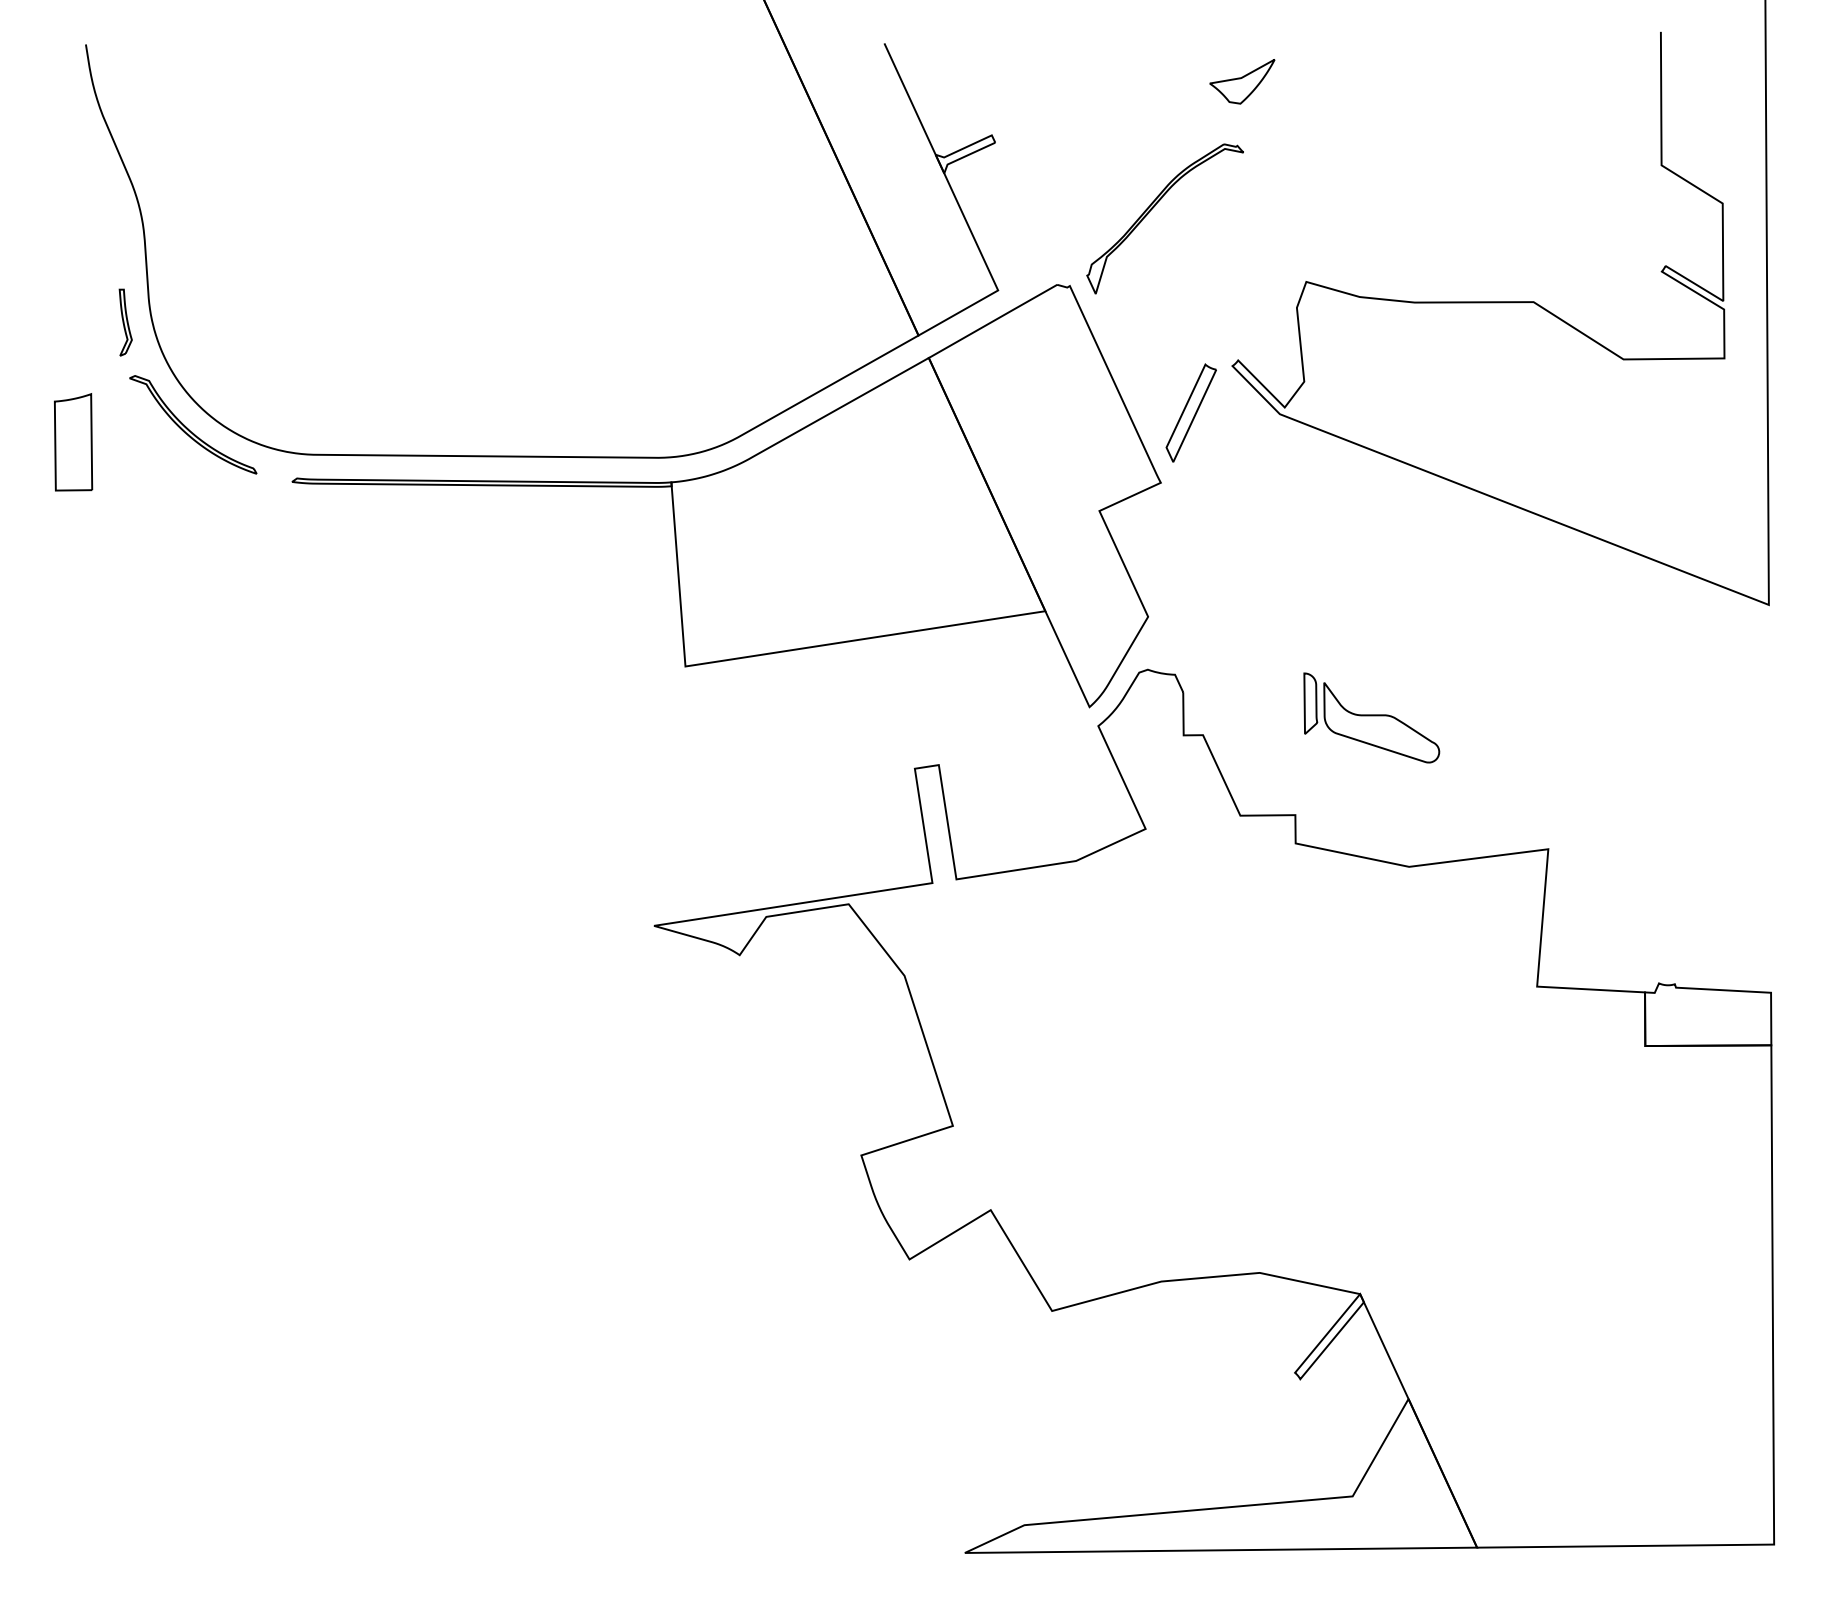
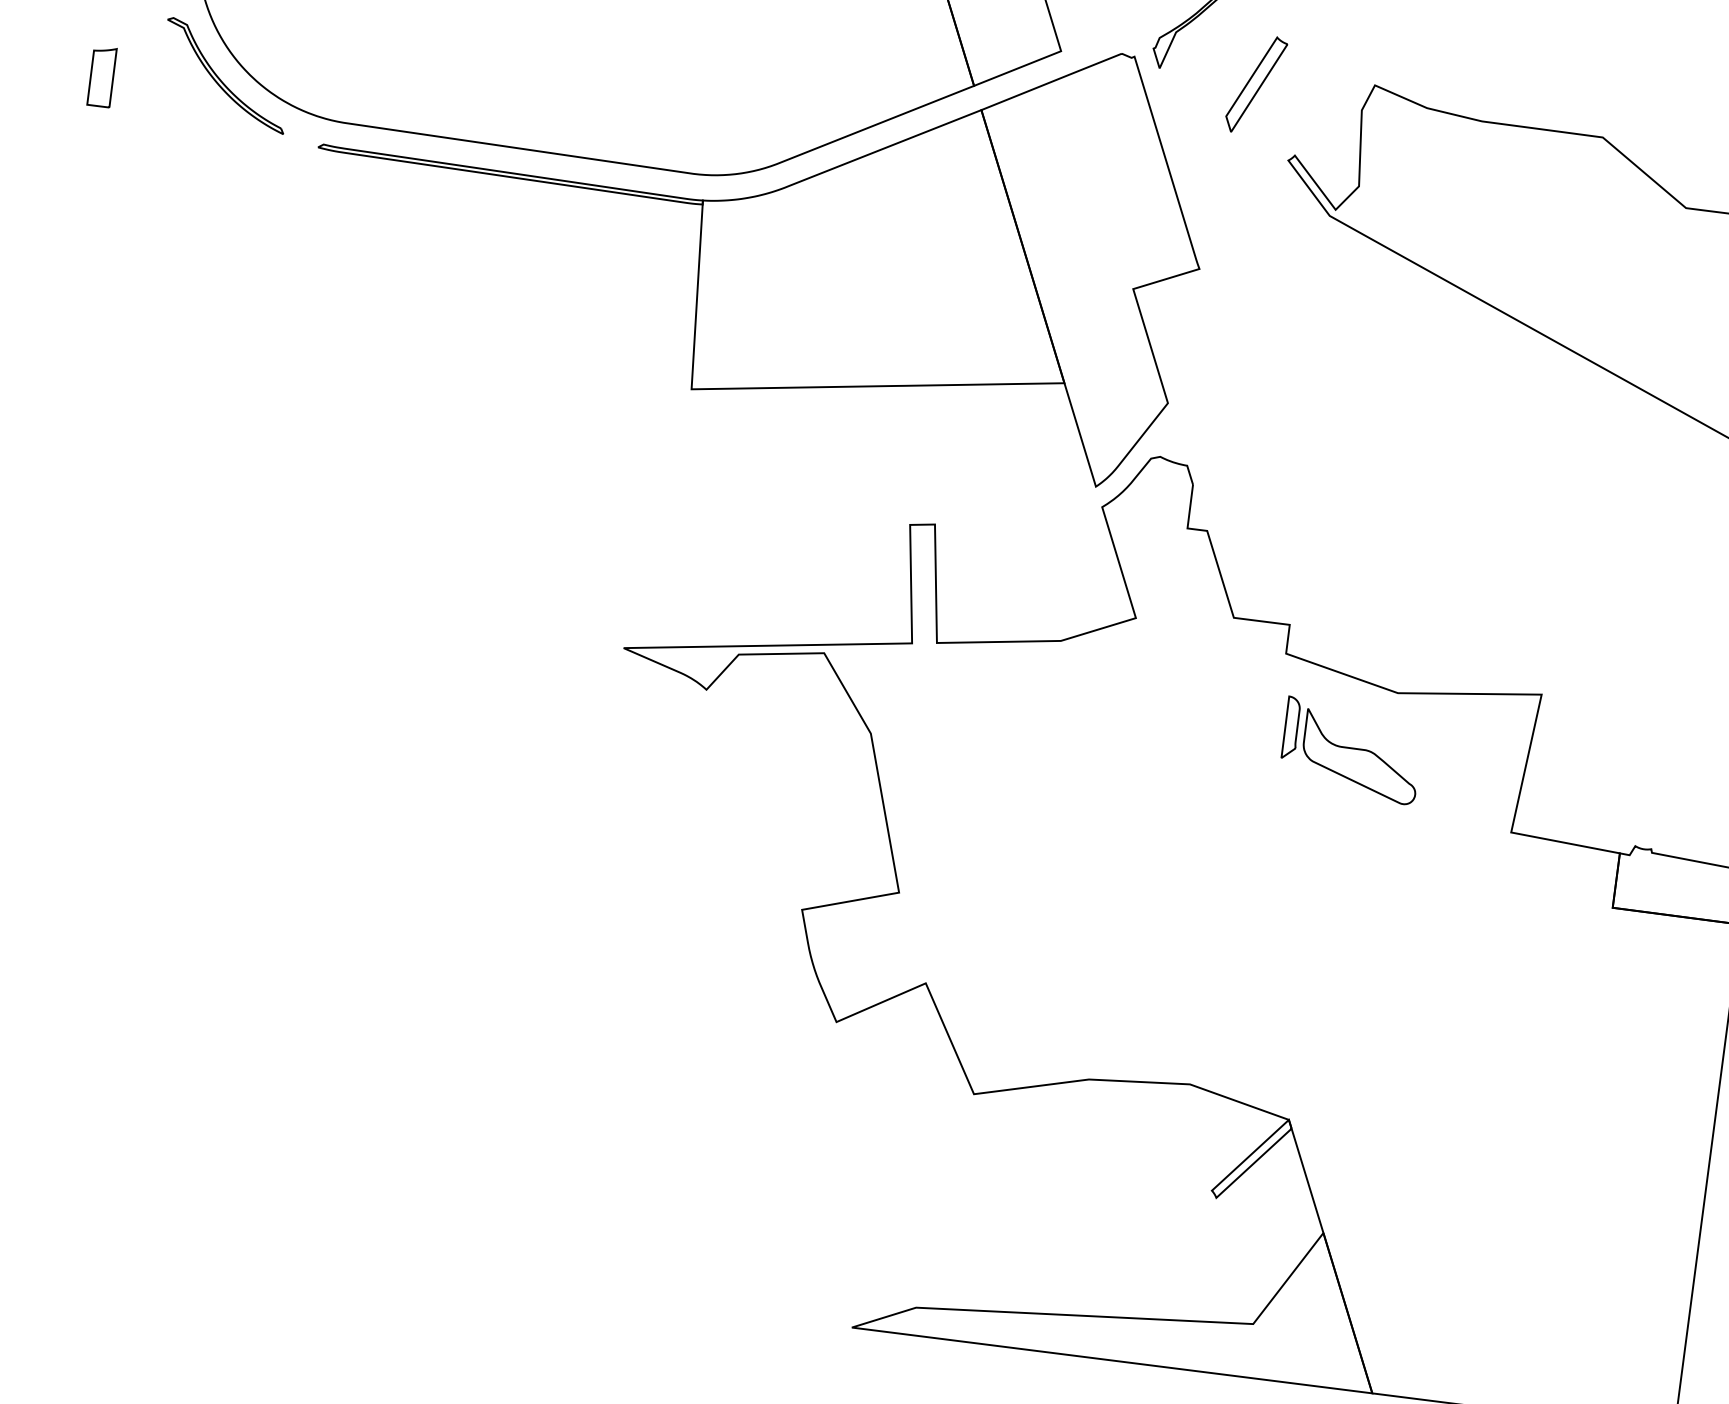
part: (1190, 412) -> (1255, 84), moved
part: (73, 442) -> (101, 76), size x0.6
part: (1371, 717) -> (1351, 750), moved

